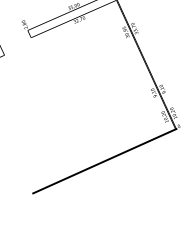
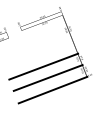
line: (81, 111) -> (43, 66), added
line: (91, 134) -> (47, 77), added

